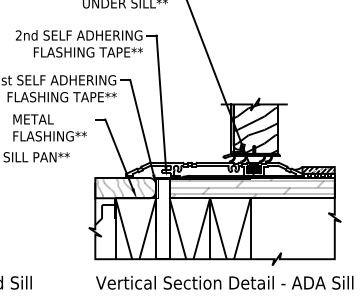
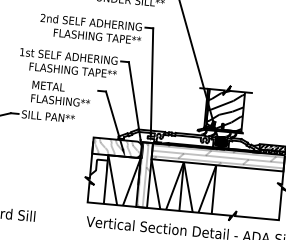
hatch: (162, 218) -> (144, 174), added

